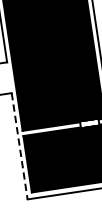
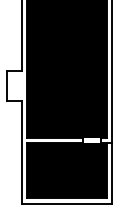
line: (20, 146) -> (22, 152), dashed -> solid

